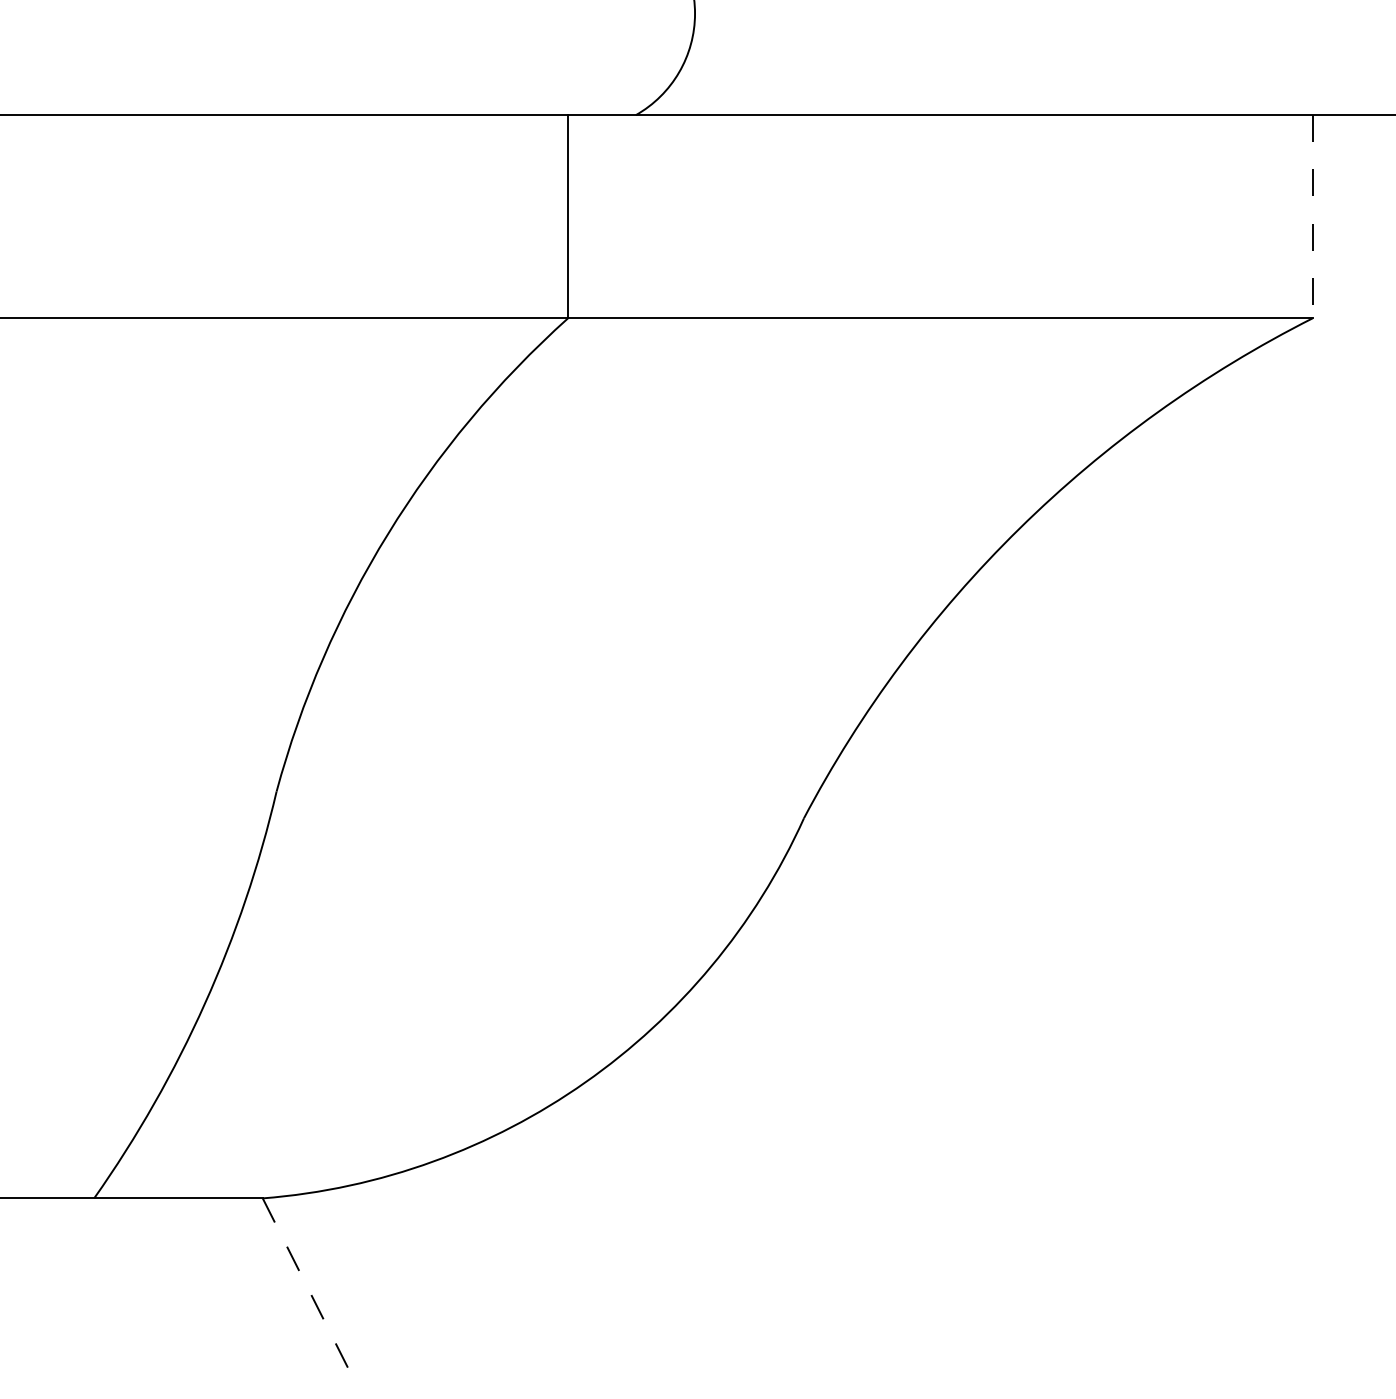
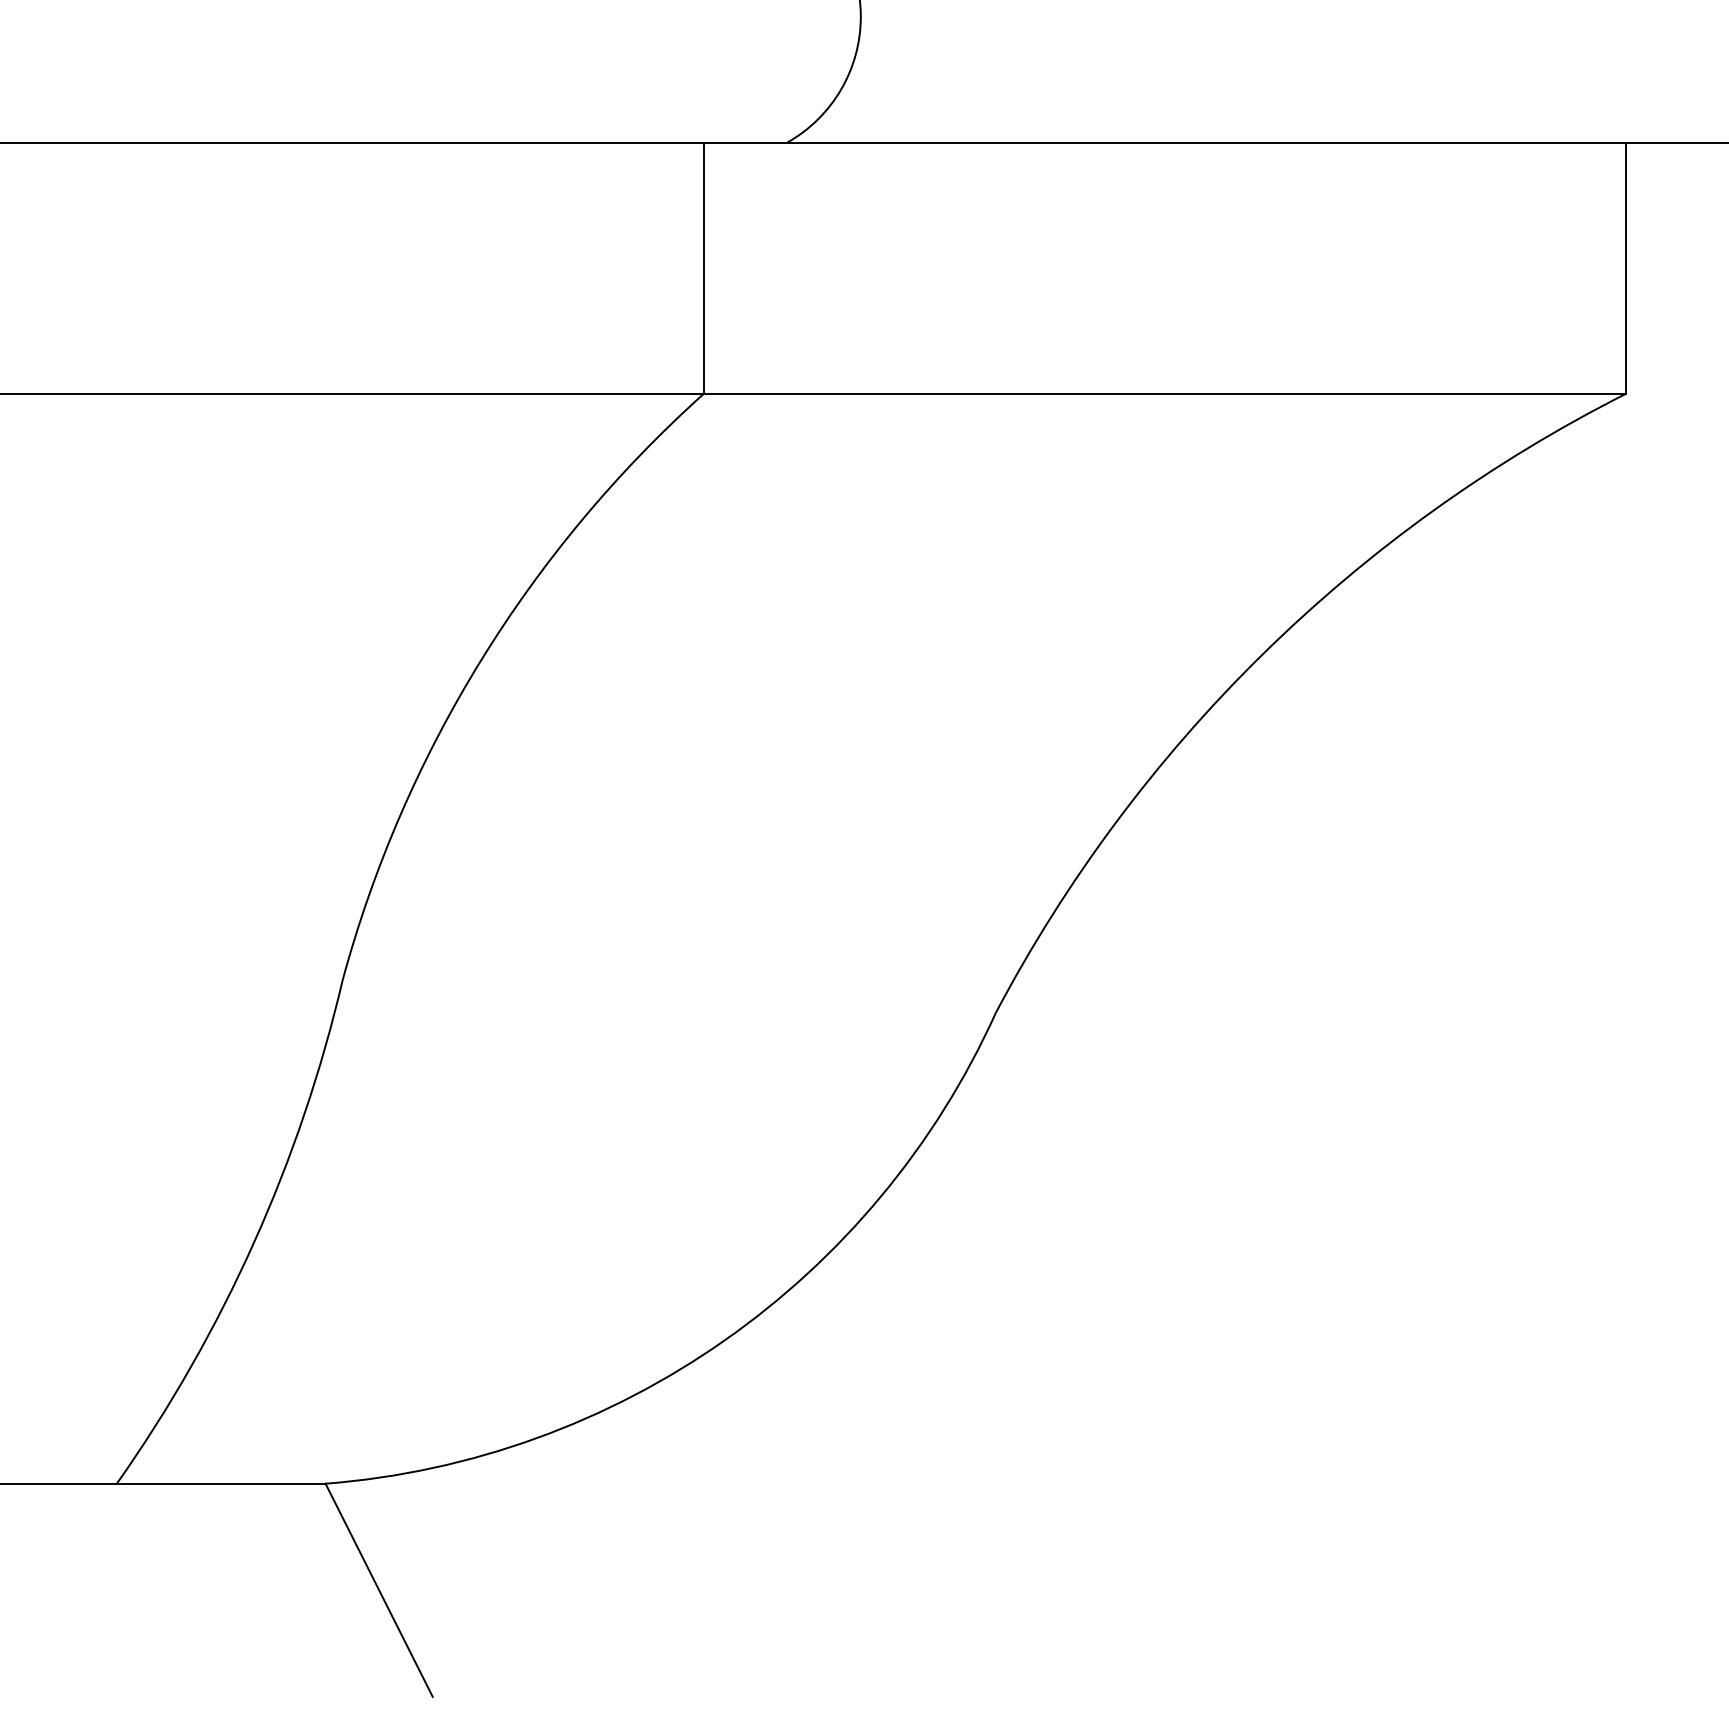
line: (1312, 216) -> (1625, 268), dashed -> solid
line: (306, 1284) -> (379, 1590), dashed -> solid

